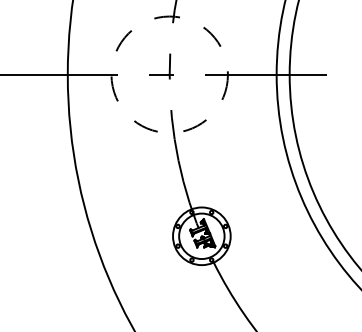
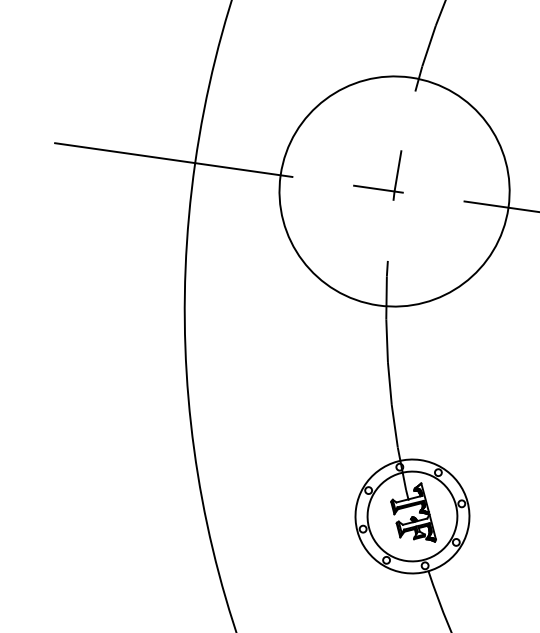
circle: (169, 74) -> (394, 190), dashed -> solid

